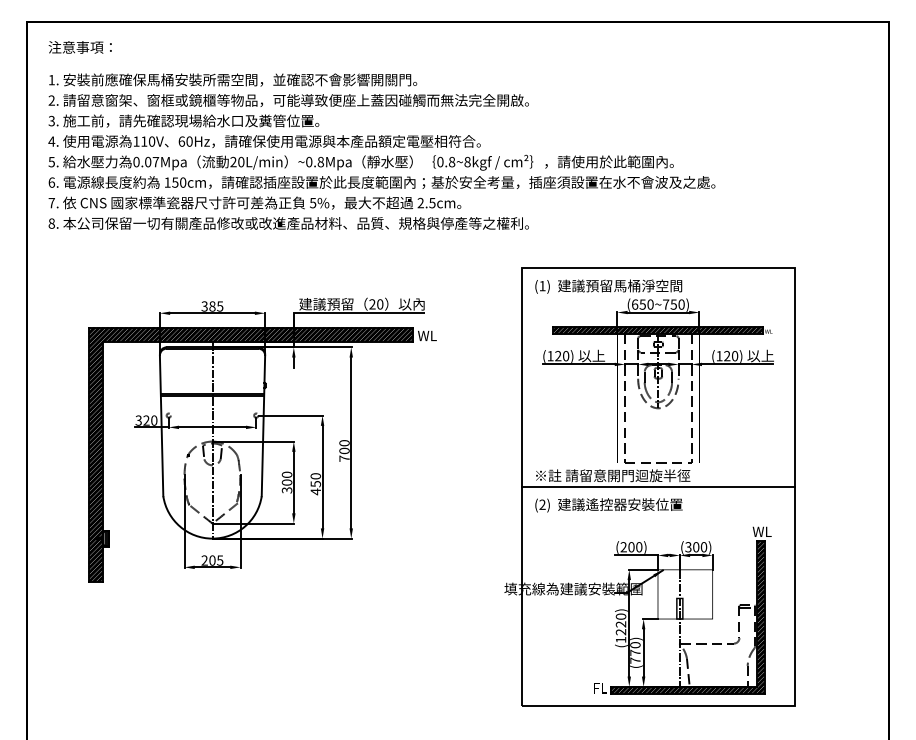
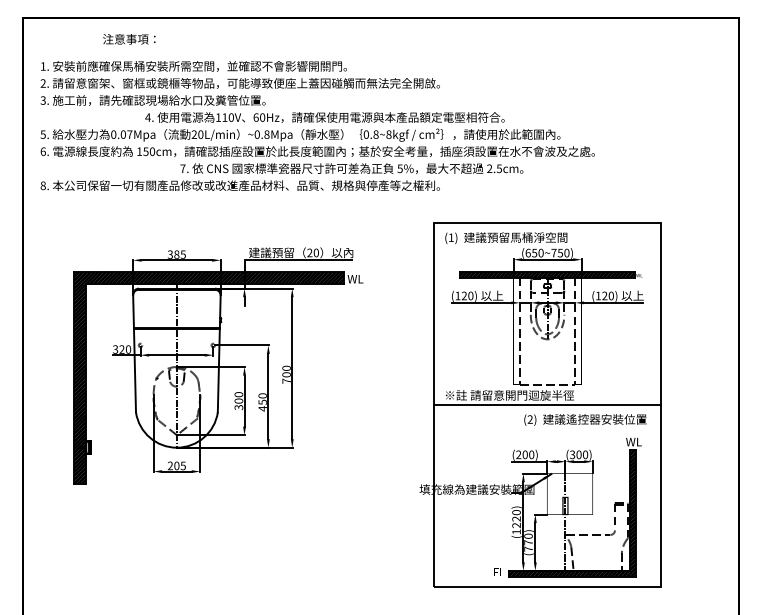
text: (79, 47) -> (128, 39), moved
text: (264, 141) -> (324, 117), moved
text: (254, 202) -> (351, 168), moved
text: (608, 505) -> (585, 420), moved

